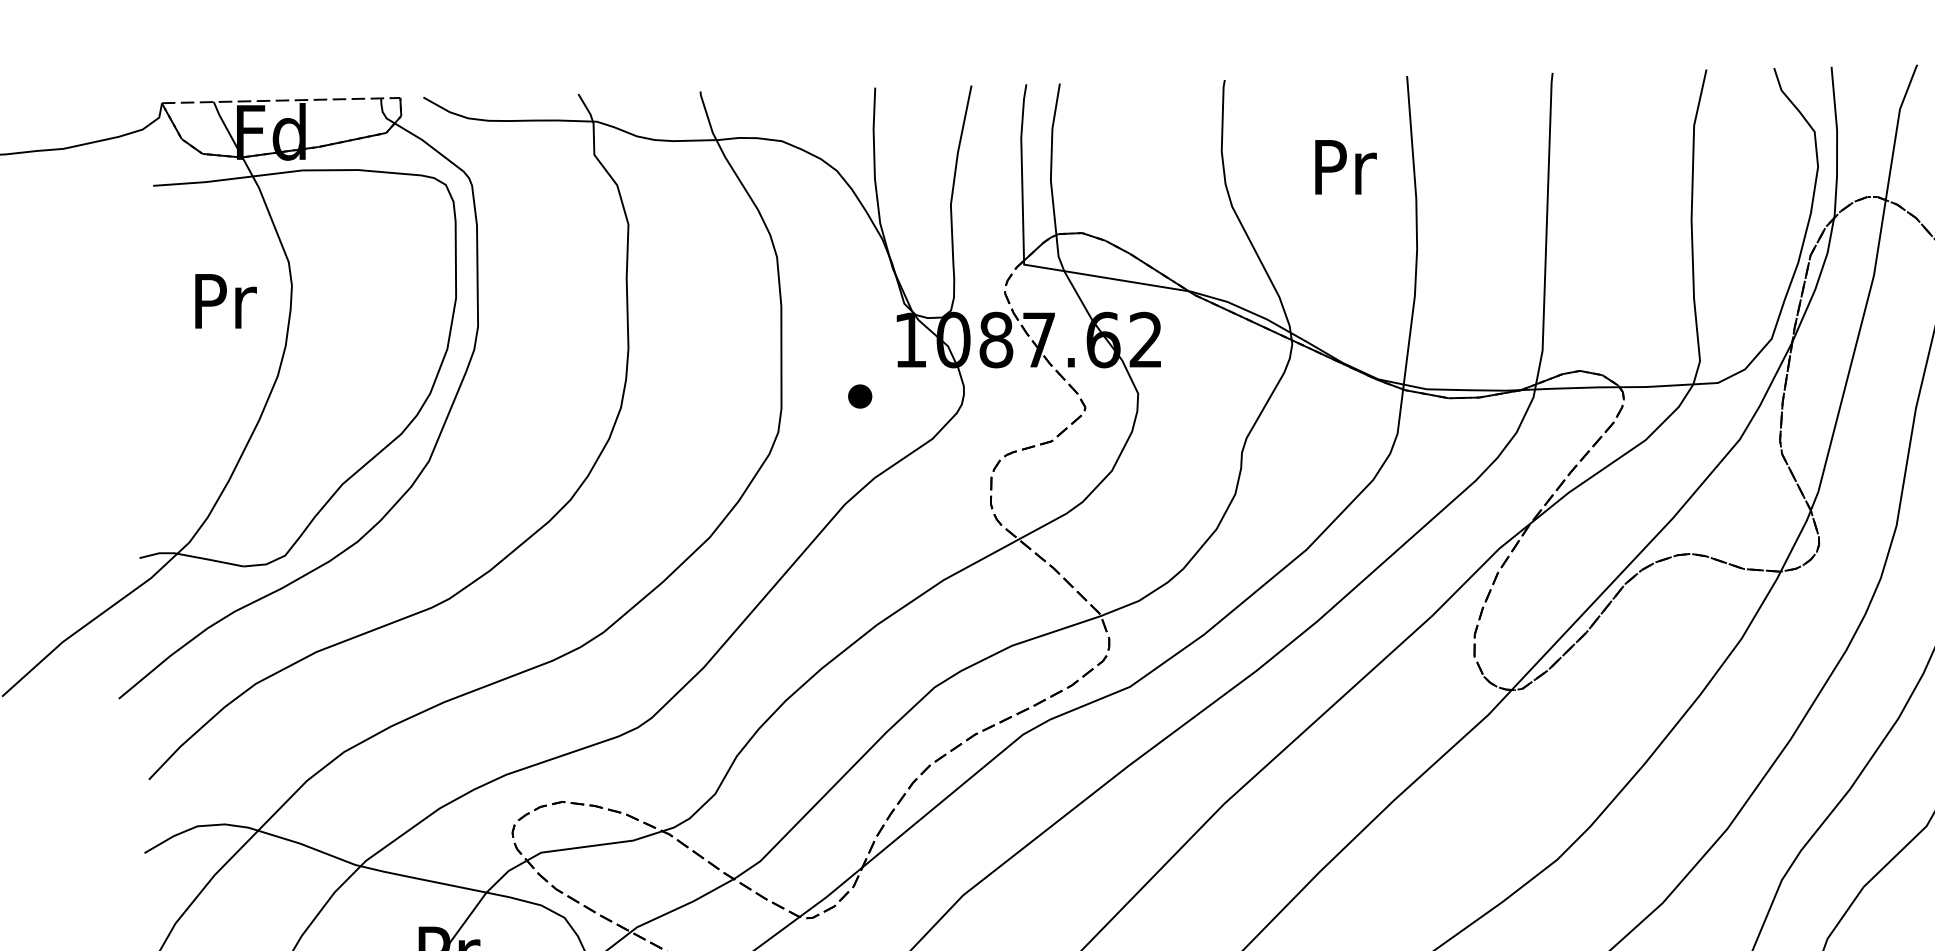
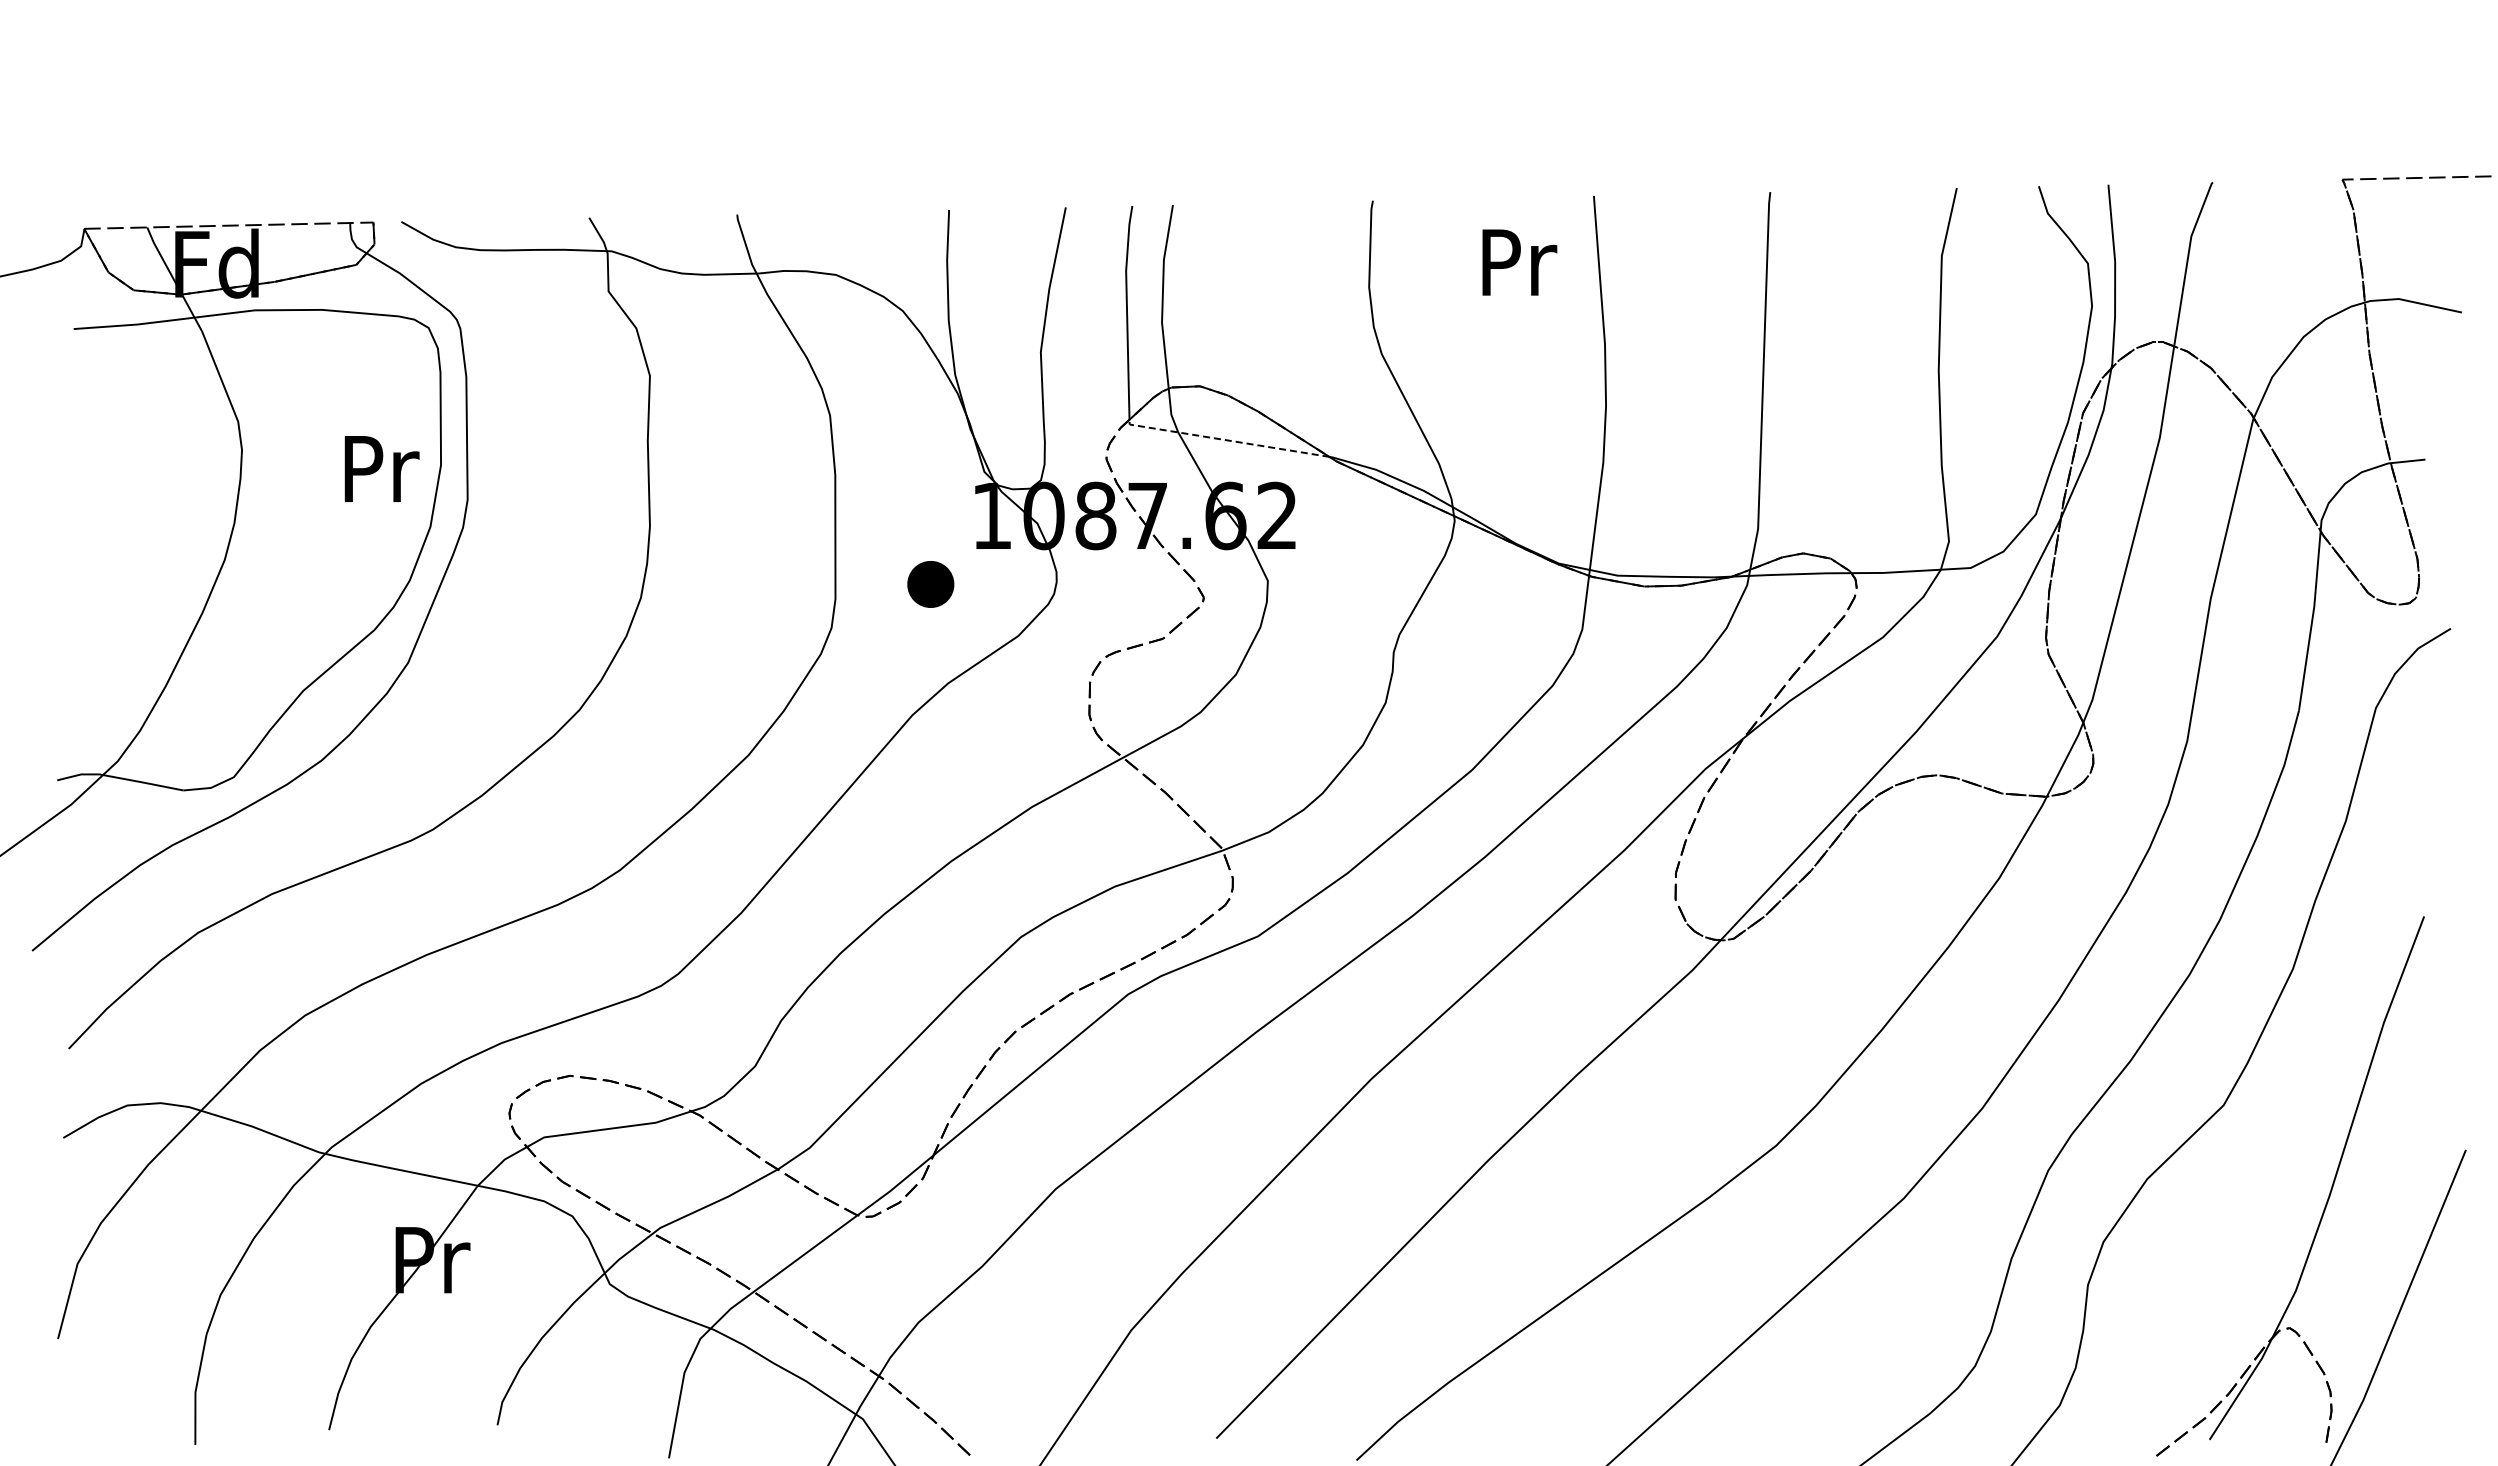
text: (1345, 167) -> (1519, 262), moved
line: (1104, 277) -> (1226, 440), solid -> dashed
text: (225, 300) -> (381, 468), moved
part: (859, 396) -> (930, 584), size x1.6

